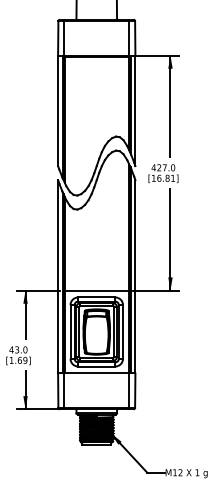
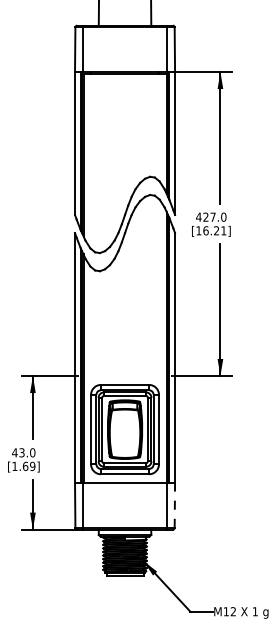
text: (167, 178) -> (216, 230), [16.81] -> [16.21]
line: (96, 290) -> (124, 376), removed
line: (134, 390) -> (174, 505), solid -> dashed

